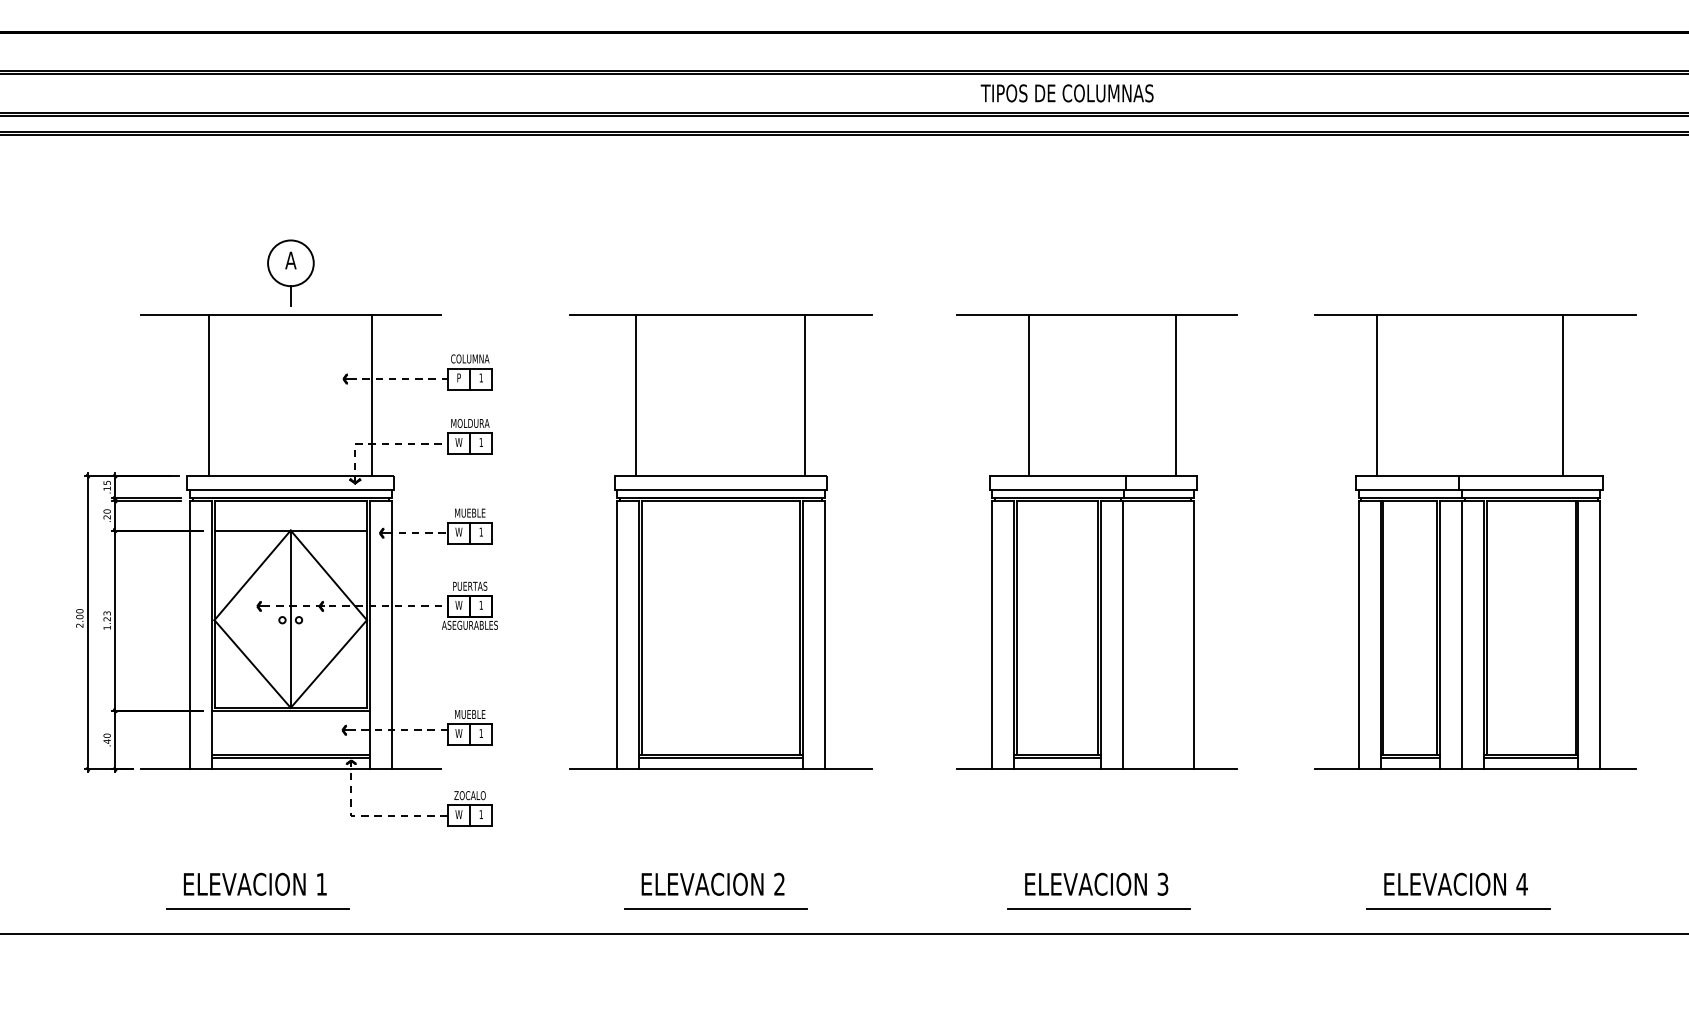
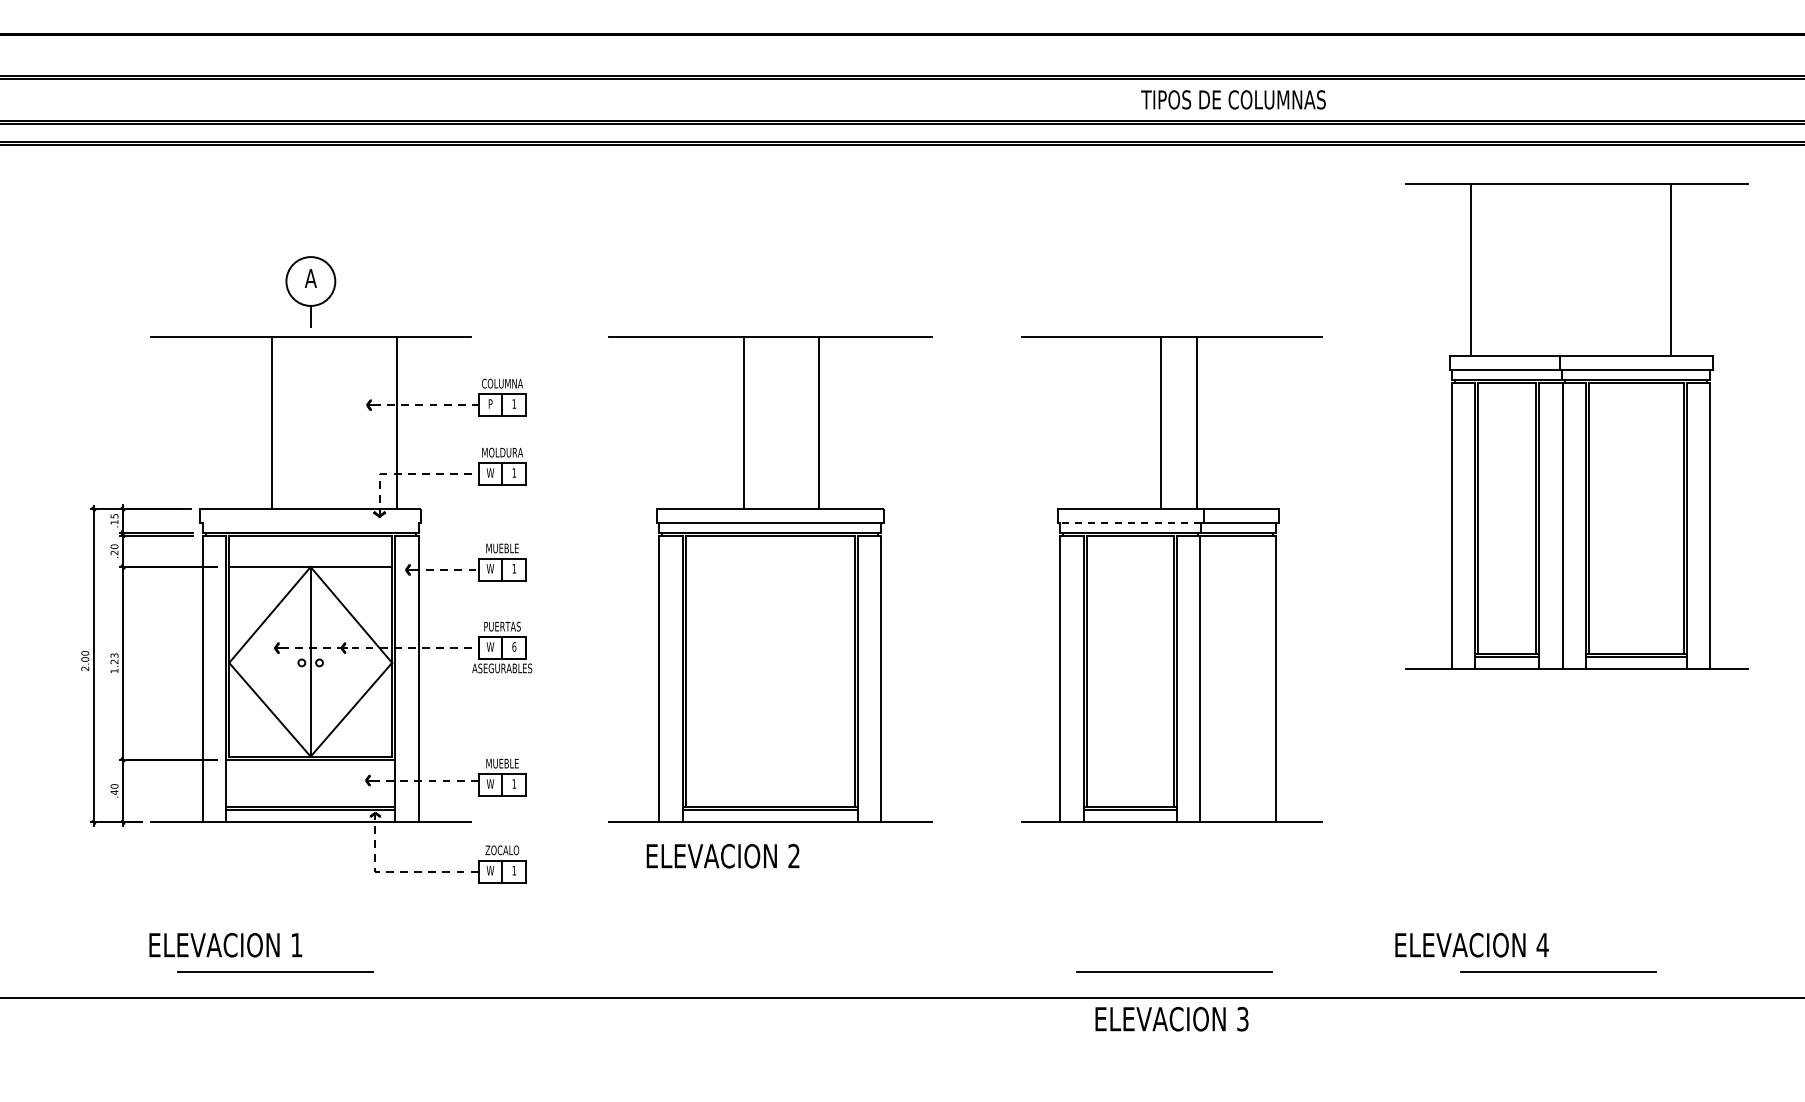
text: (1067, 93) -> (1233, 99), moved
line: (209, 395) -> (271, 422), moved
line: (636, 395) -> (744, 422), moved
line: (804, 395) -> (818, 422), moved
line: (1028, 395) -> (1160, 422), moved
line: (1175, 395) -> (1196, 422), moved
line: (290, 489) -> (310, 523), removed
line: (1057, 489) -> (1130, 523), solid -> dashed
part: (1475, 542) -> (1576, 426), moved
text: (481, 604) -> (514, 646), 1 -> 6
text: (712, 883) -> (722, 855), moved
text: (1096, 883) -> (1171, 1018), moved
text: (255, 884) -> (225, 945), moved
text: (1455, 884) -> (1471, 945), moved
line: (715, 908) -> (764, 971), removed

